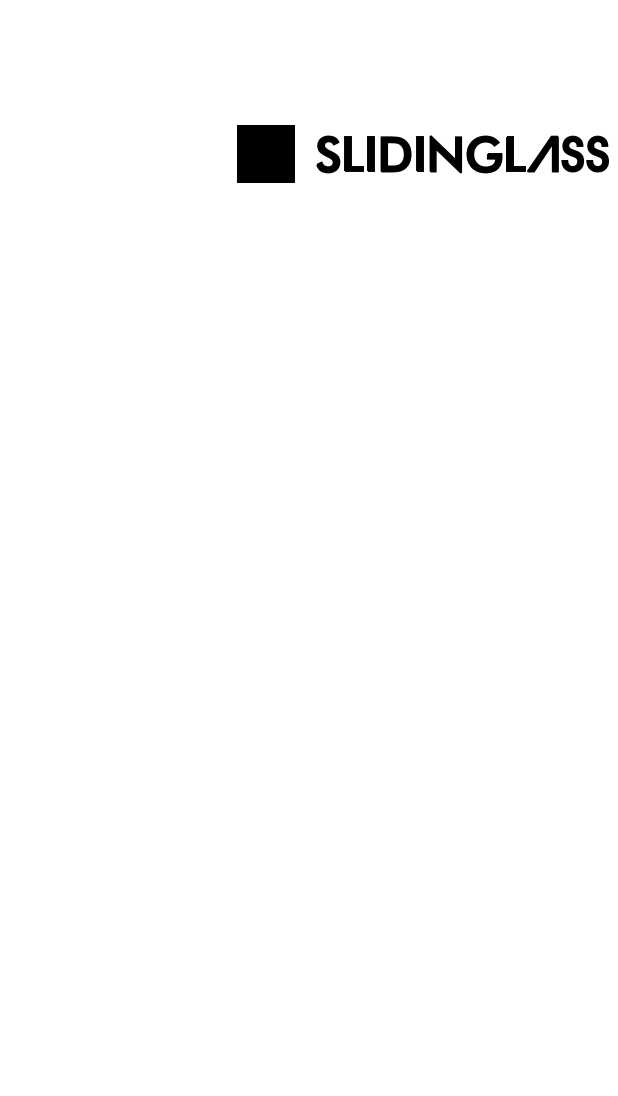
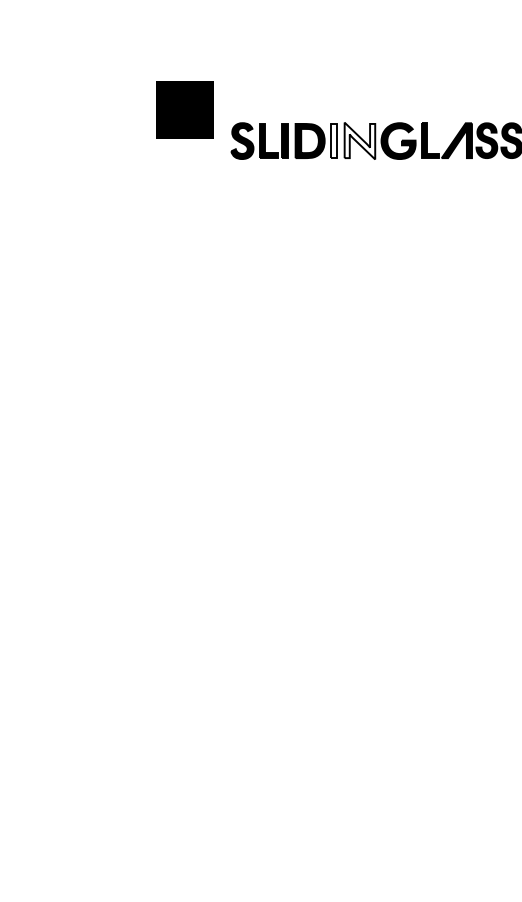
part: (265, 153) -> (184, 109), moved
fill: (445, 153) -> (359, 140), removed
fill: (419, 154) -> (333, 141), removed

